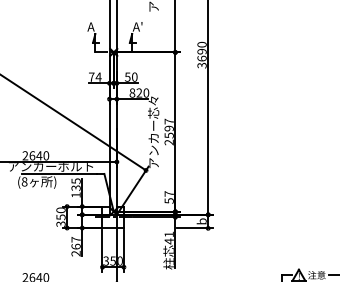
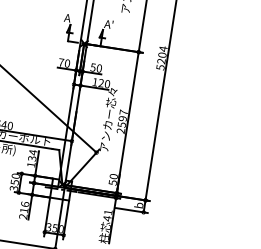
text: (201, 54) -> (161, 57), 3690 -> 5204
text: (98, 76) -> (67, 62), 74 -> 70
text: (132, 92) -> (95, 81), 820 -> 120
text: (75, 181) -> (32, 152), 135 -> 134
text: (168, 193) -> (113, 176), 57 -> 50
text: (75, 242) -> (24, 206), 267 -> 216

